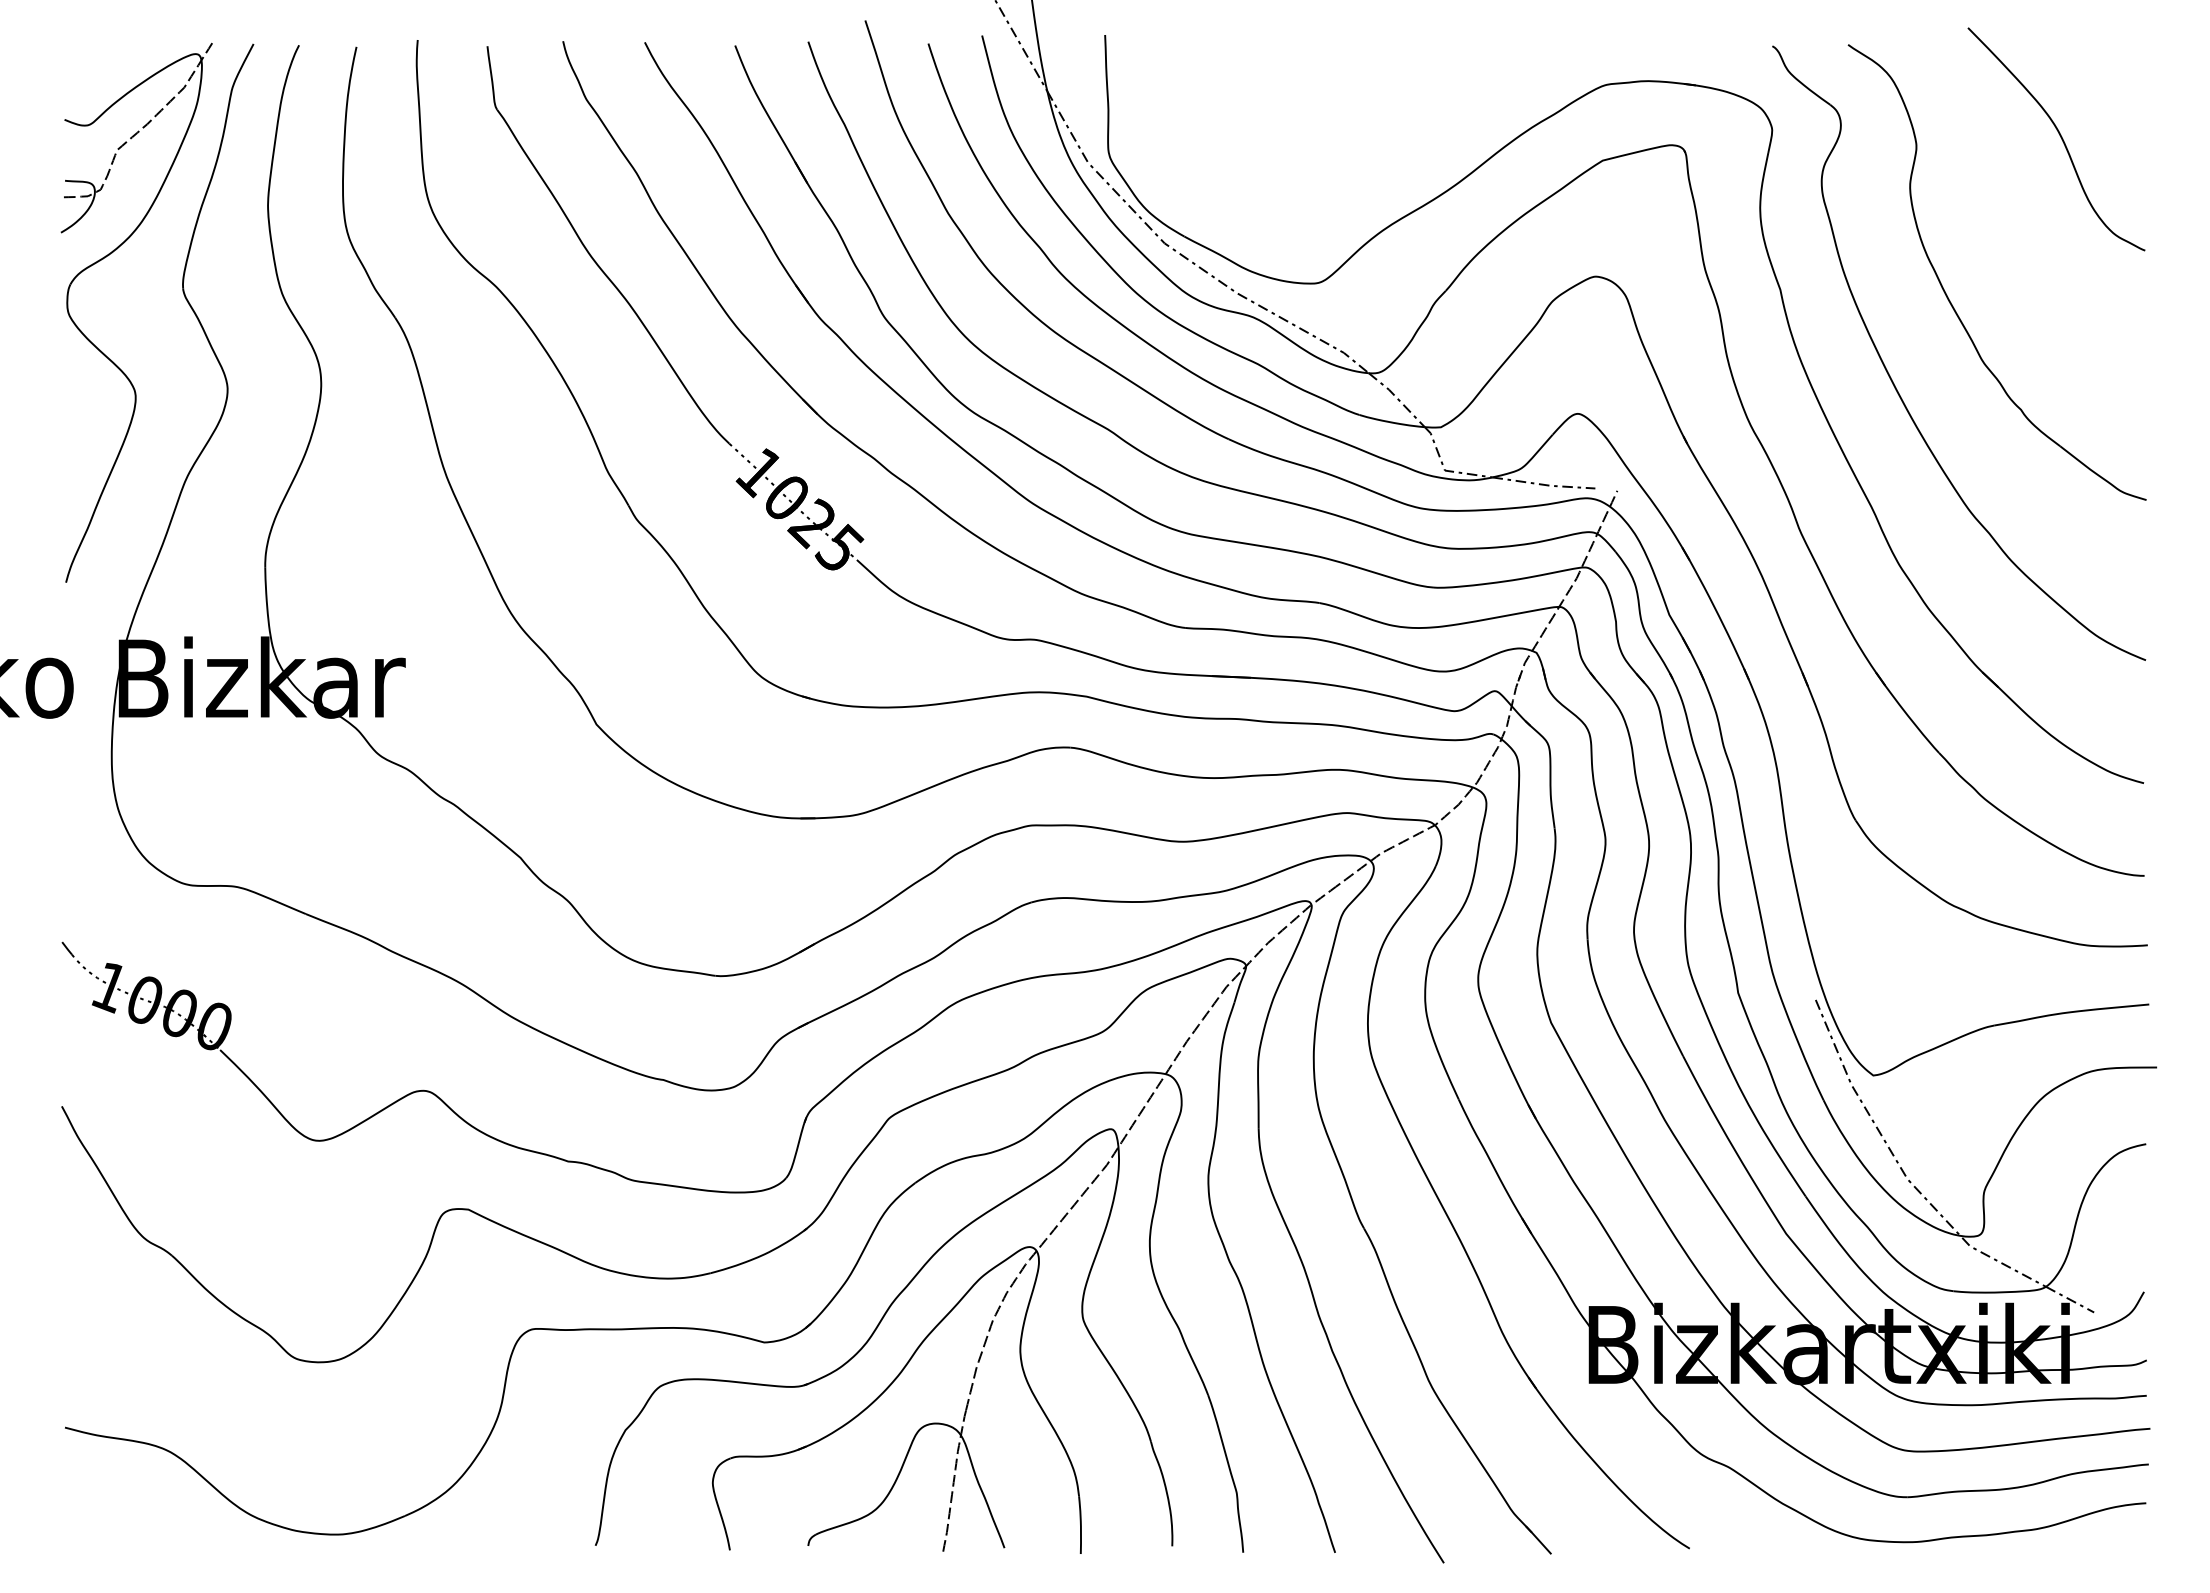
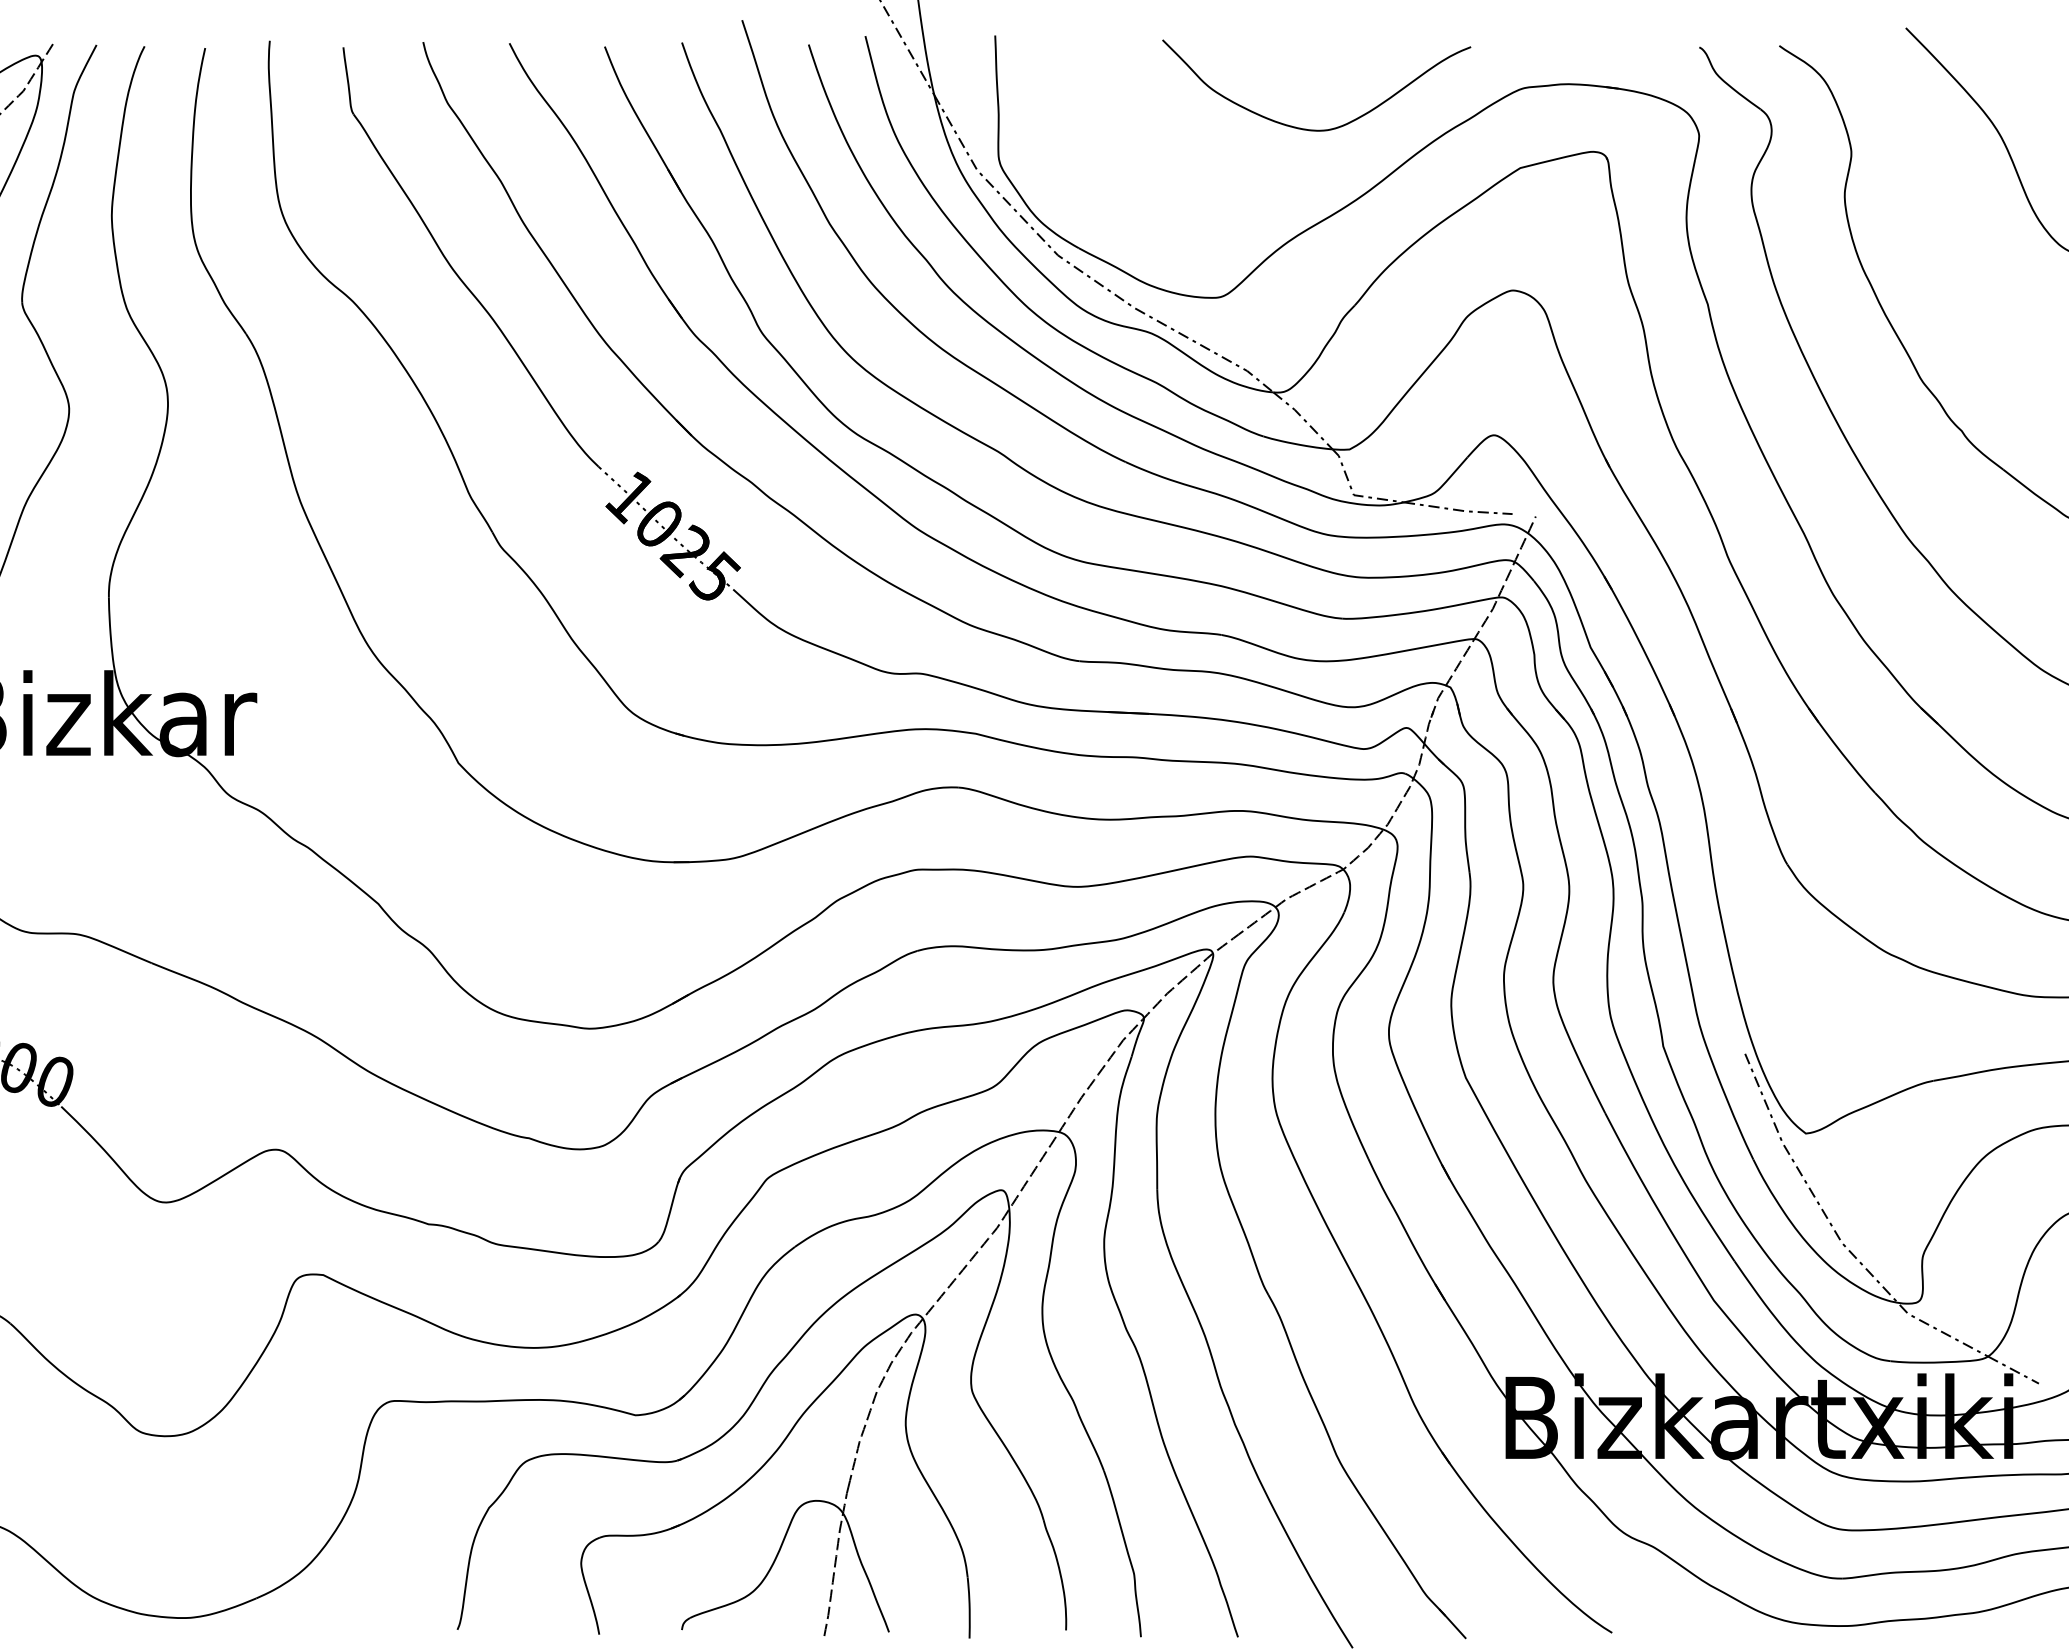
curve: (1403, 123) -> (1310, 128), added

